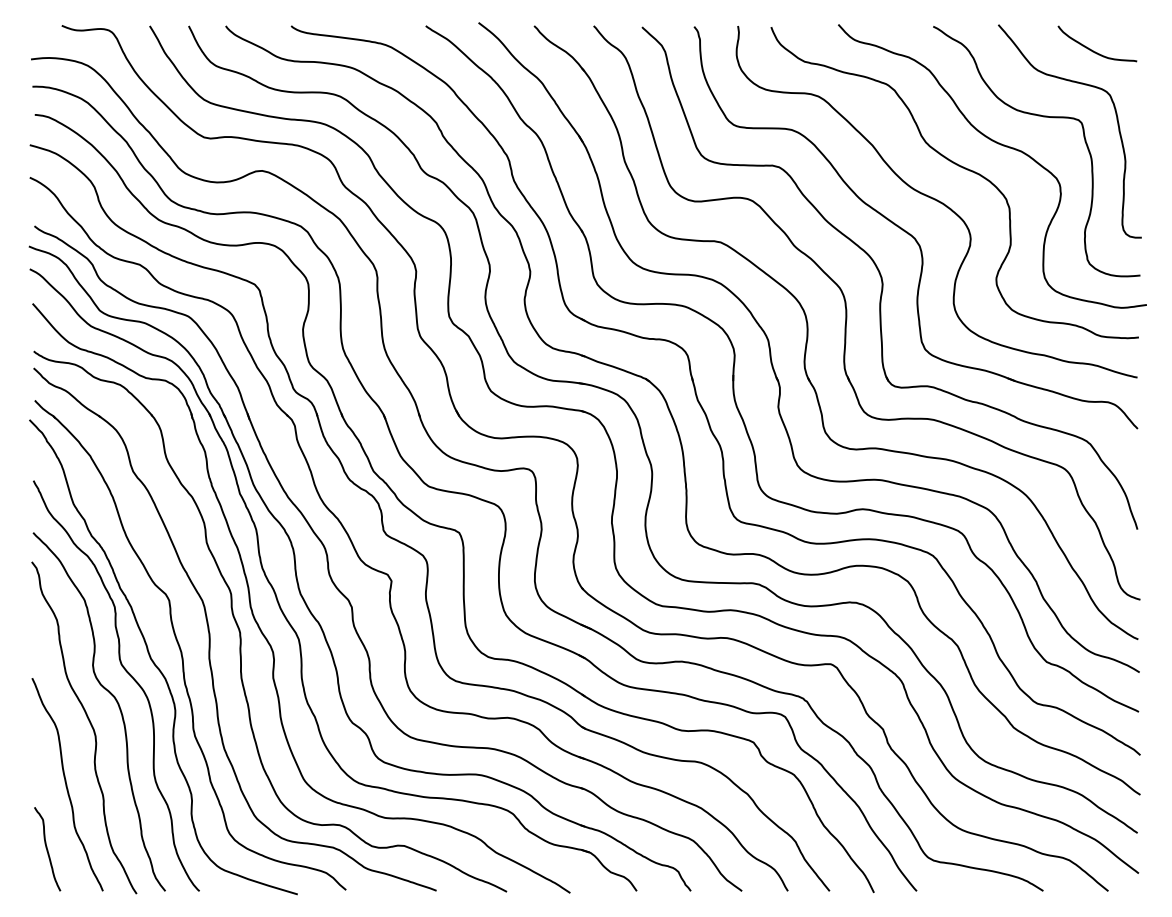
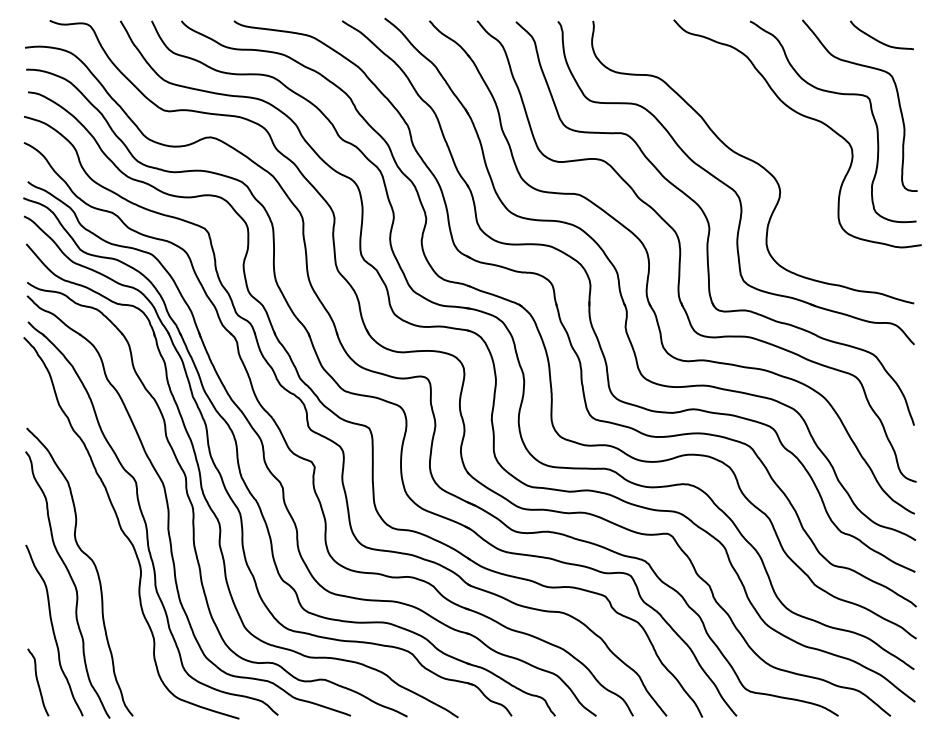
curve: (962, 168) -> (773, 135), removed
curve: (127, 673) -> (102, 541), removed

